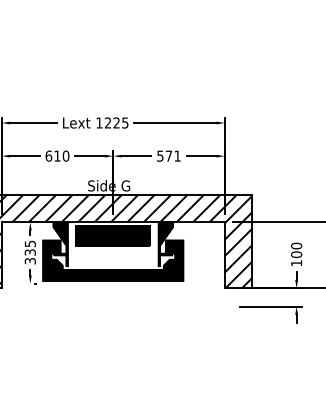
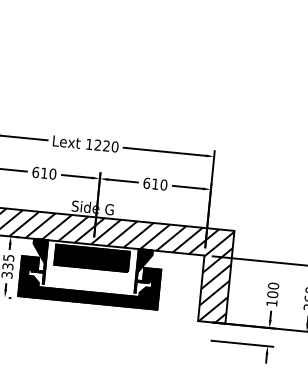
text: (125, 122) -> (115, 146), 1225 -> 1220
text: (168, 155) -> (154, 183), 571 -> 610

